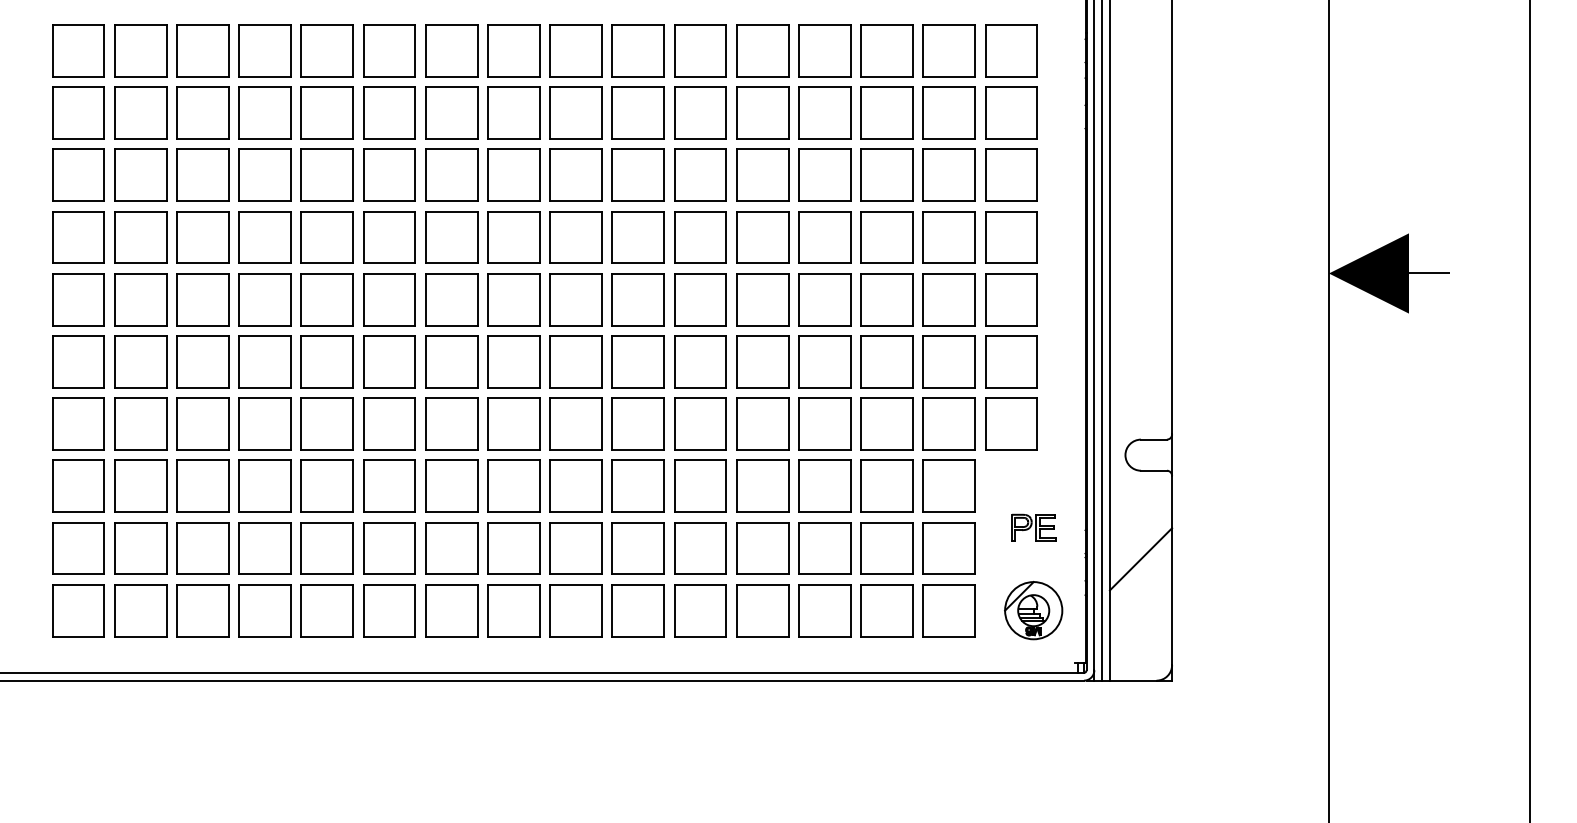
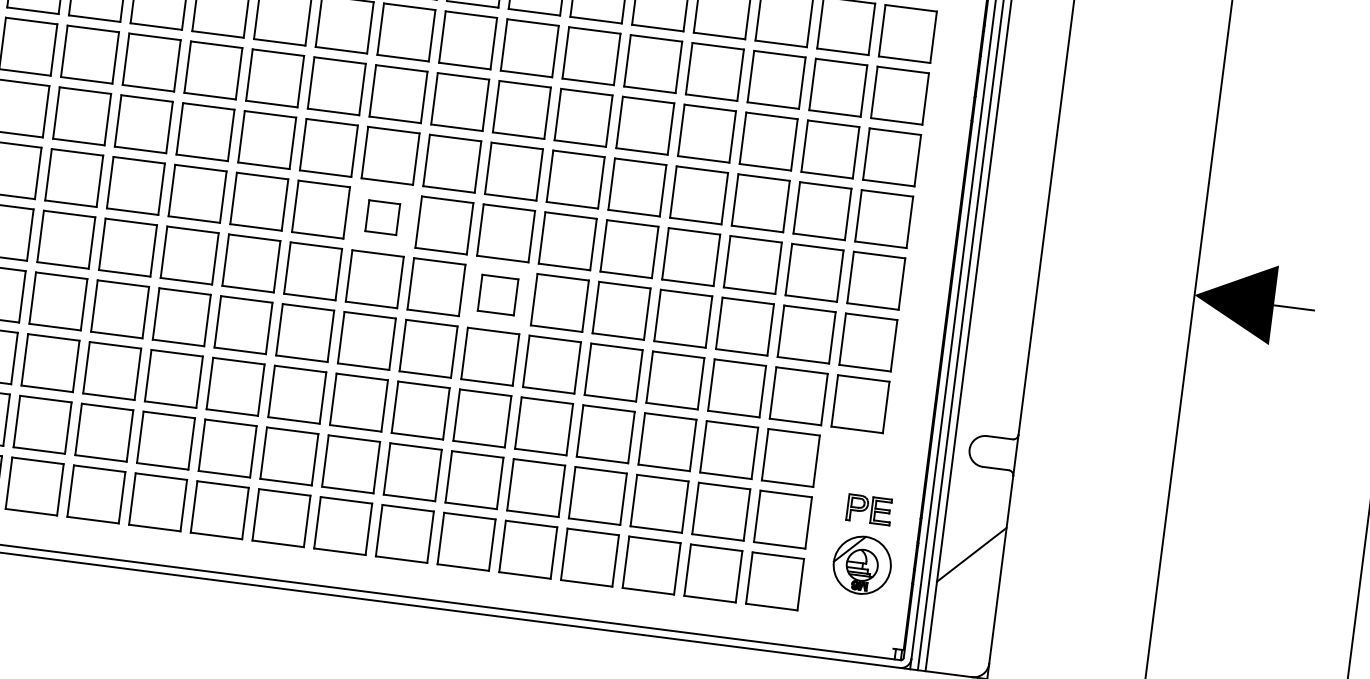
part: (513, 299) -> (382, 217), size x0.6
part: (637, 361) -> (497, 294), size x0.7
part: (1033, 610) -> (862, 565), moved

